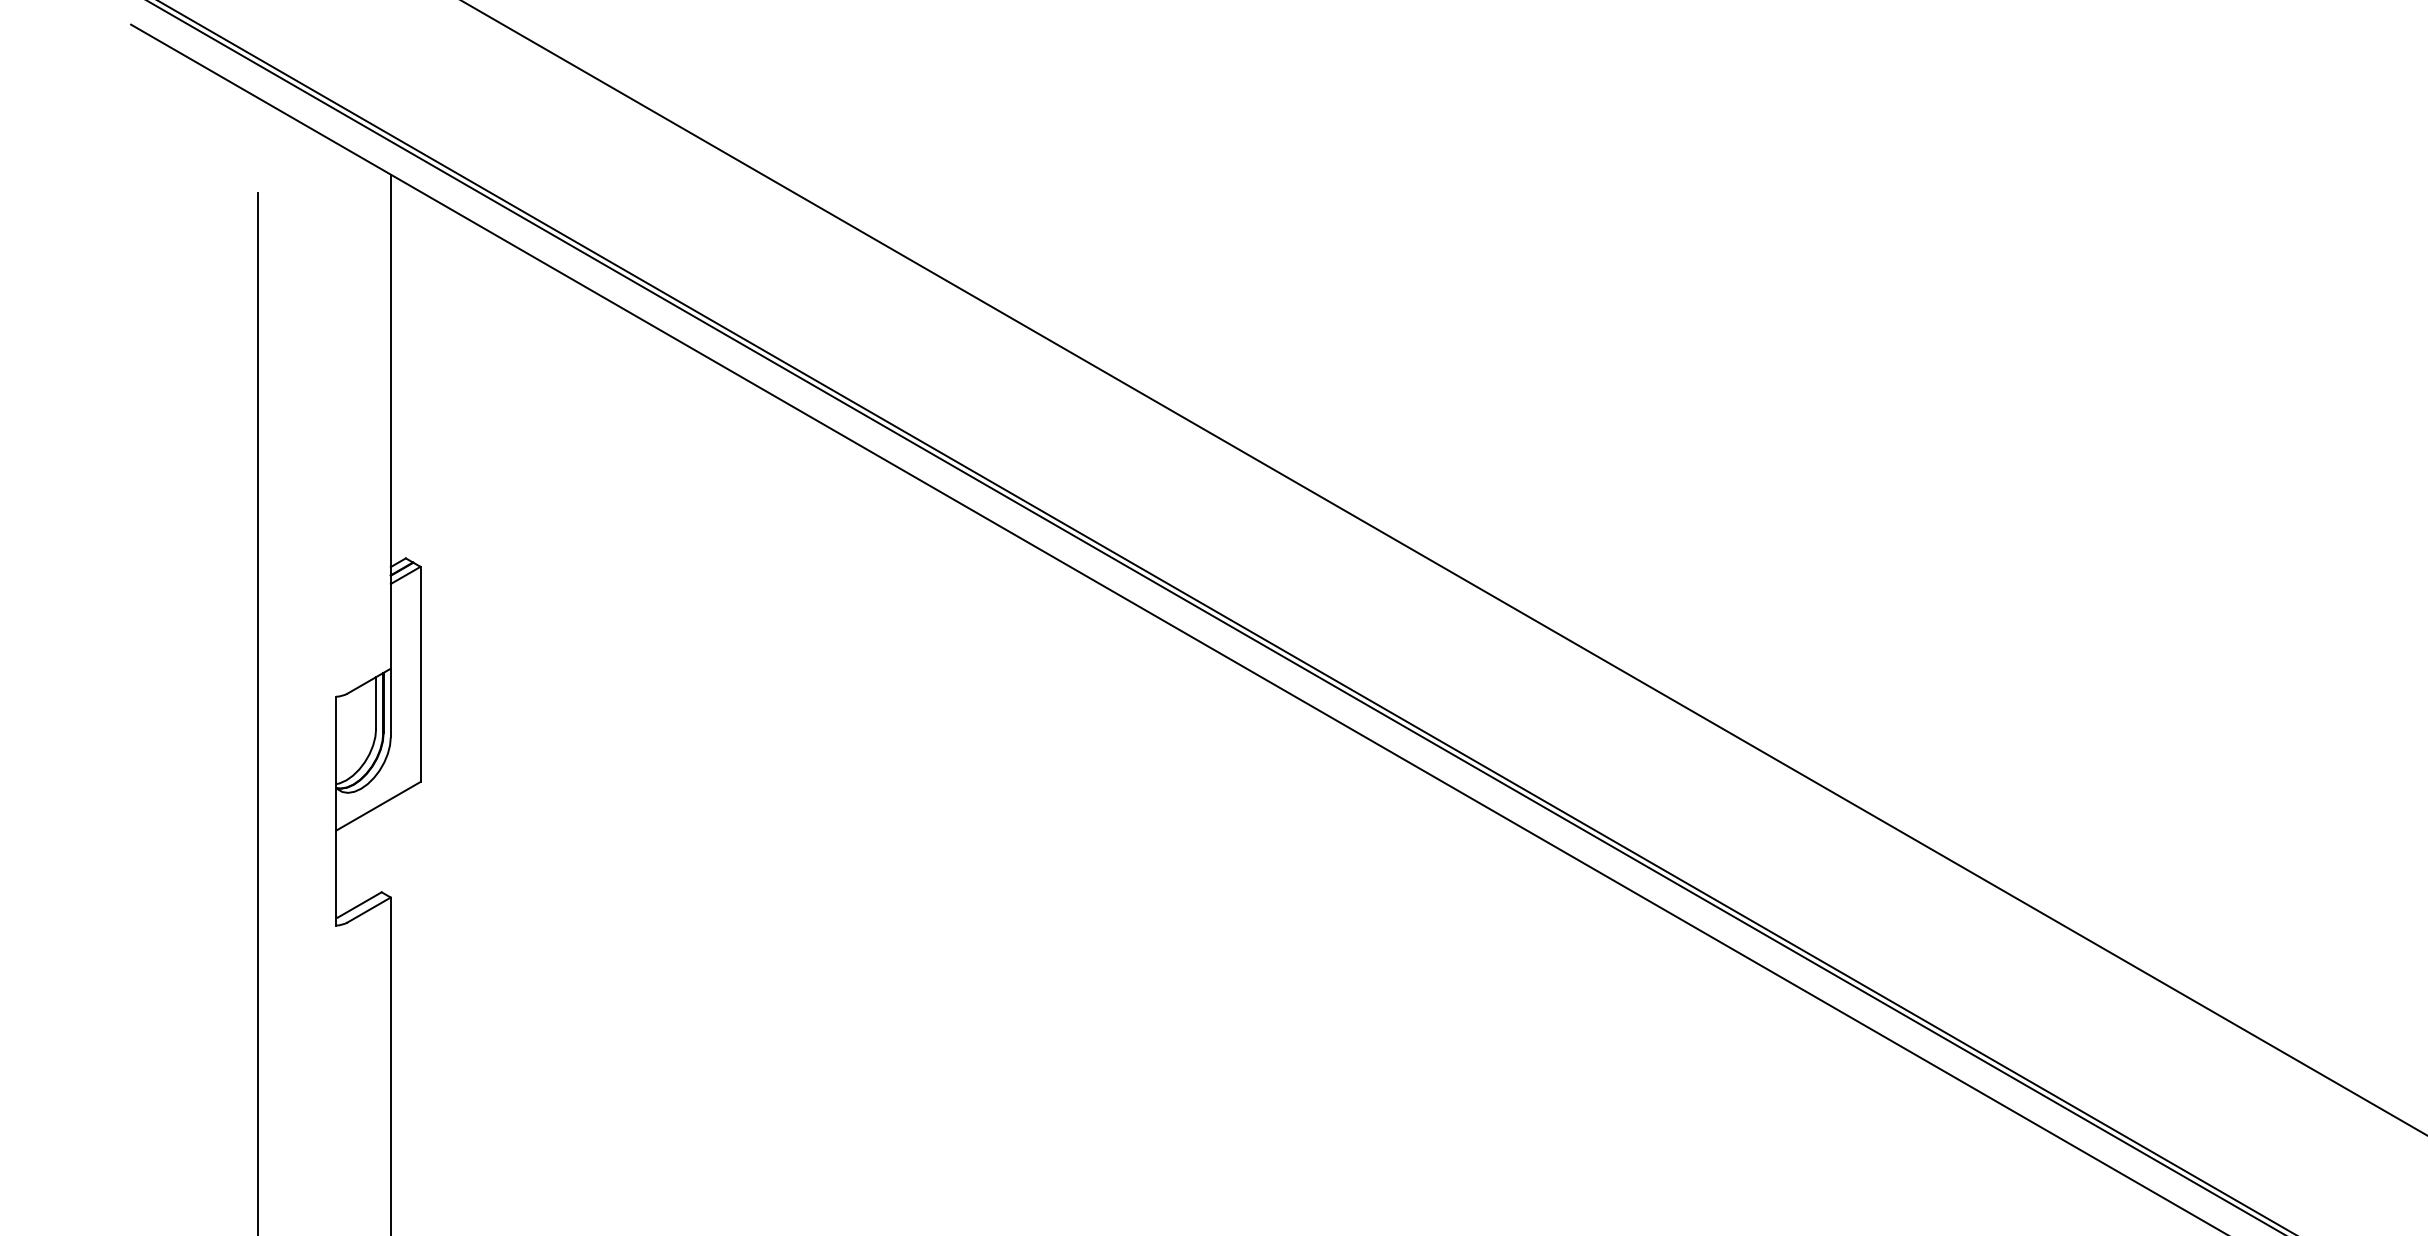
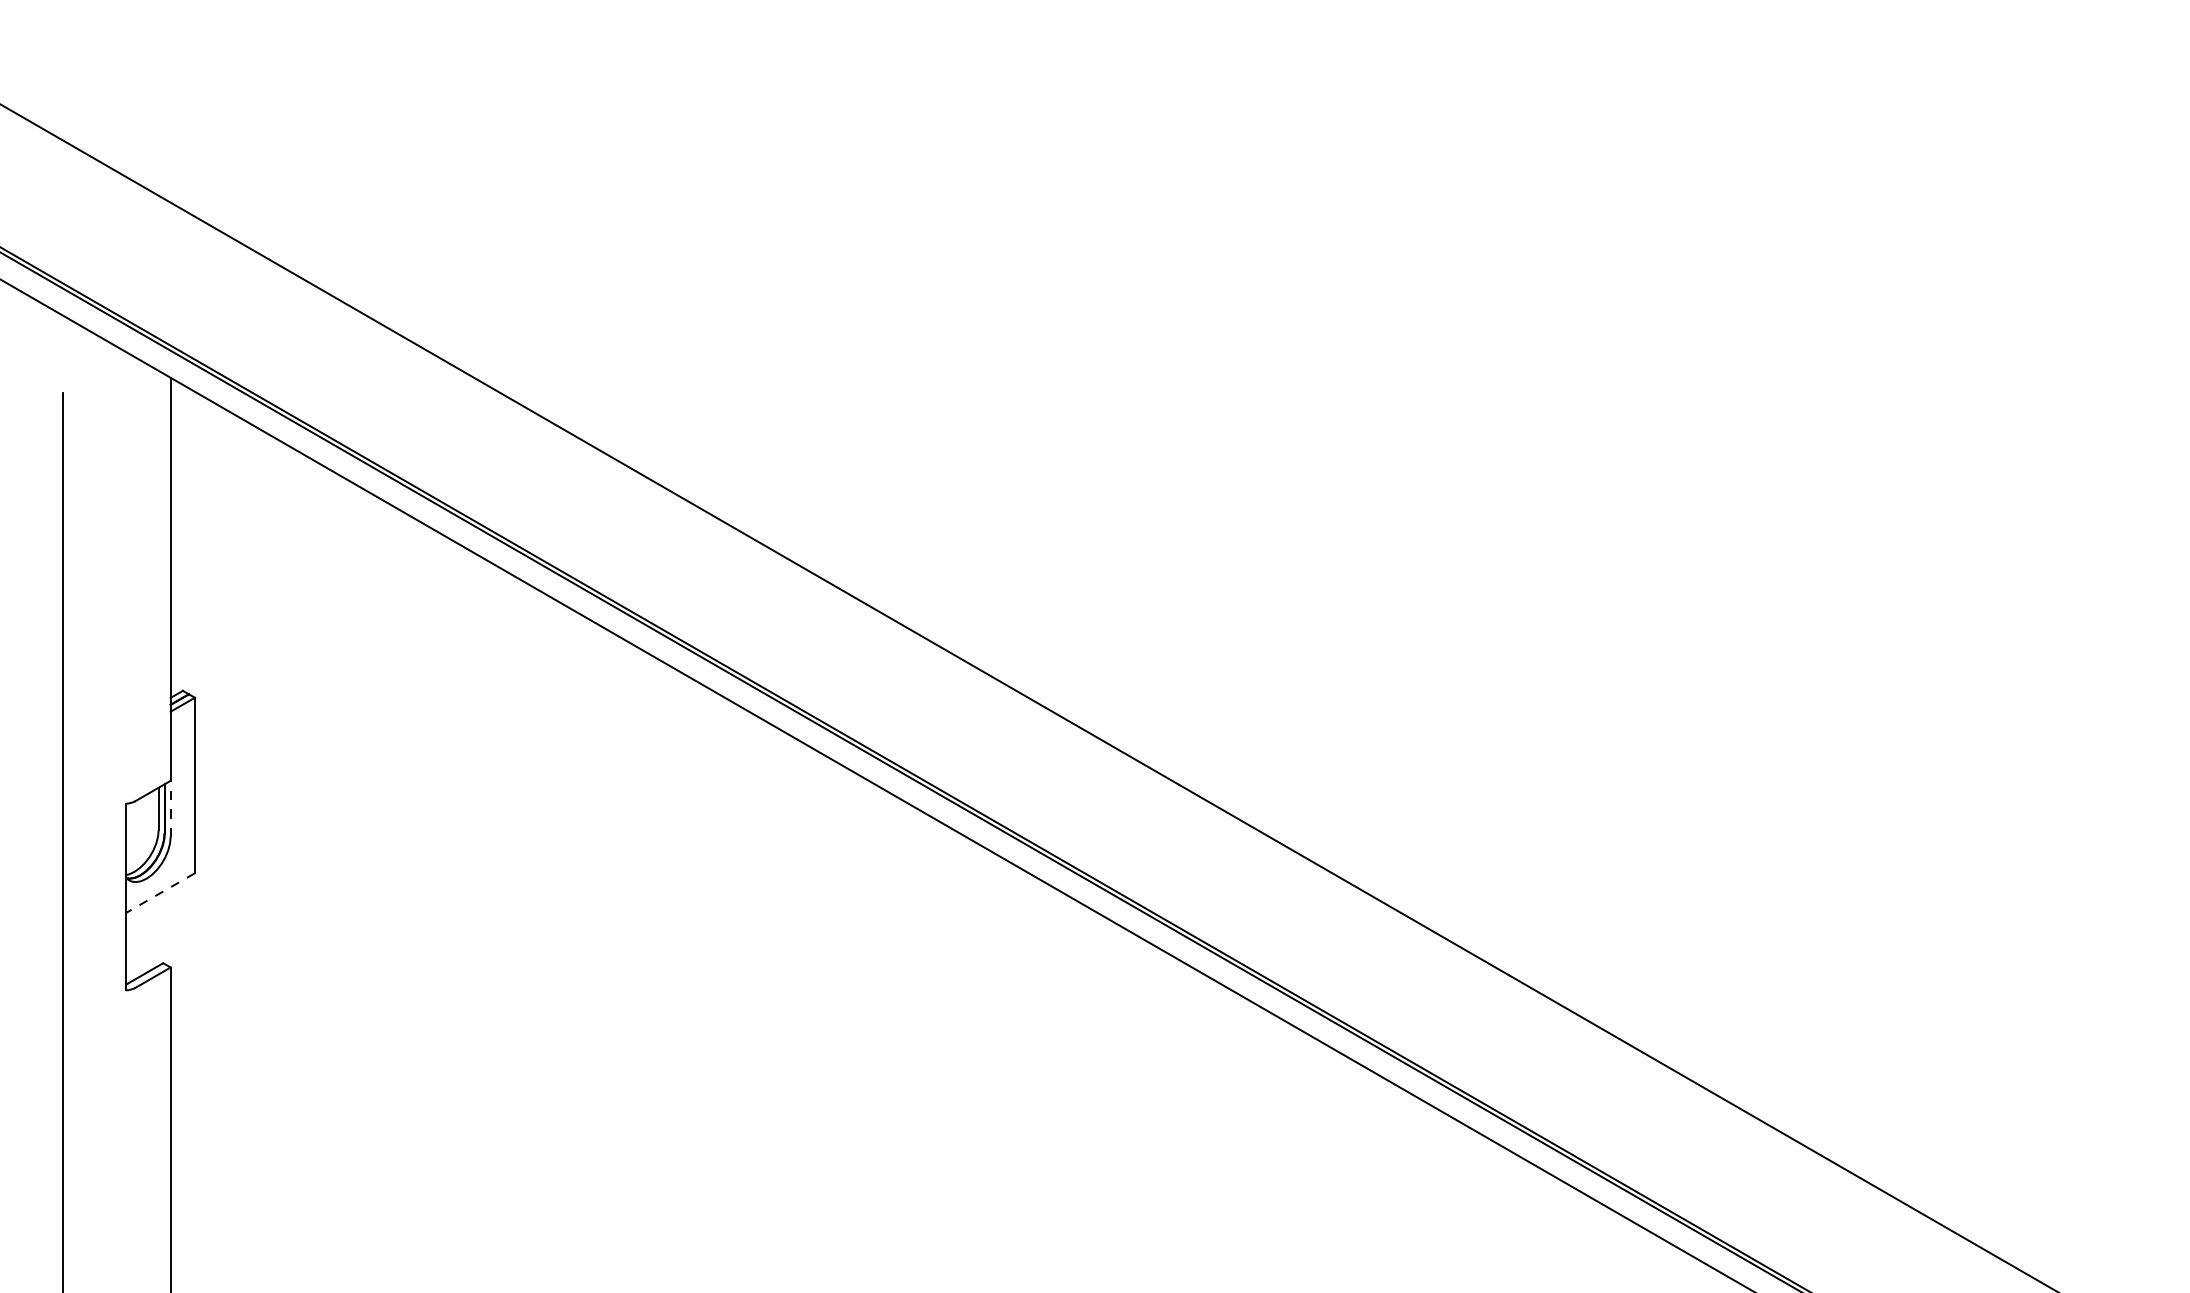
line: (390, 702) -> (170, 808), solid -> dashed
line: (378, 806) -> (160, 893), solid -> dashed

